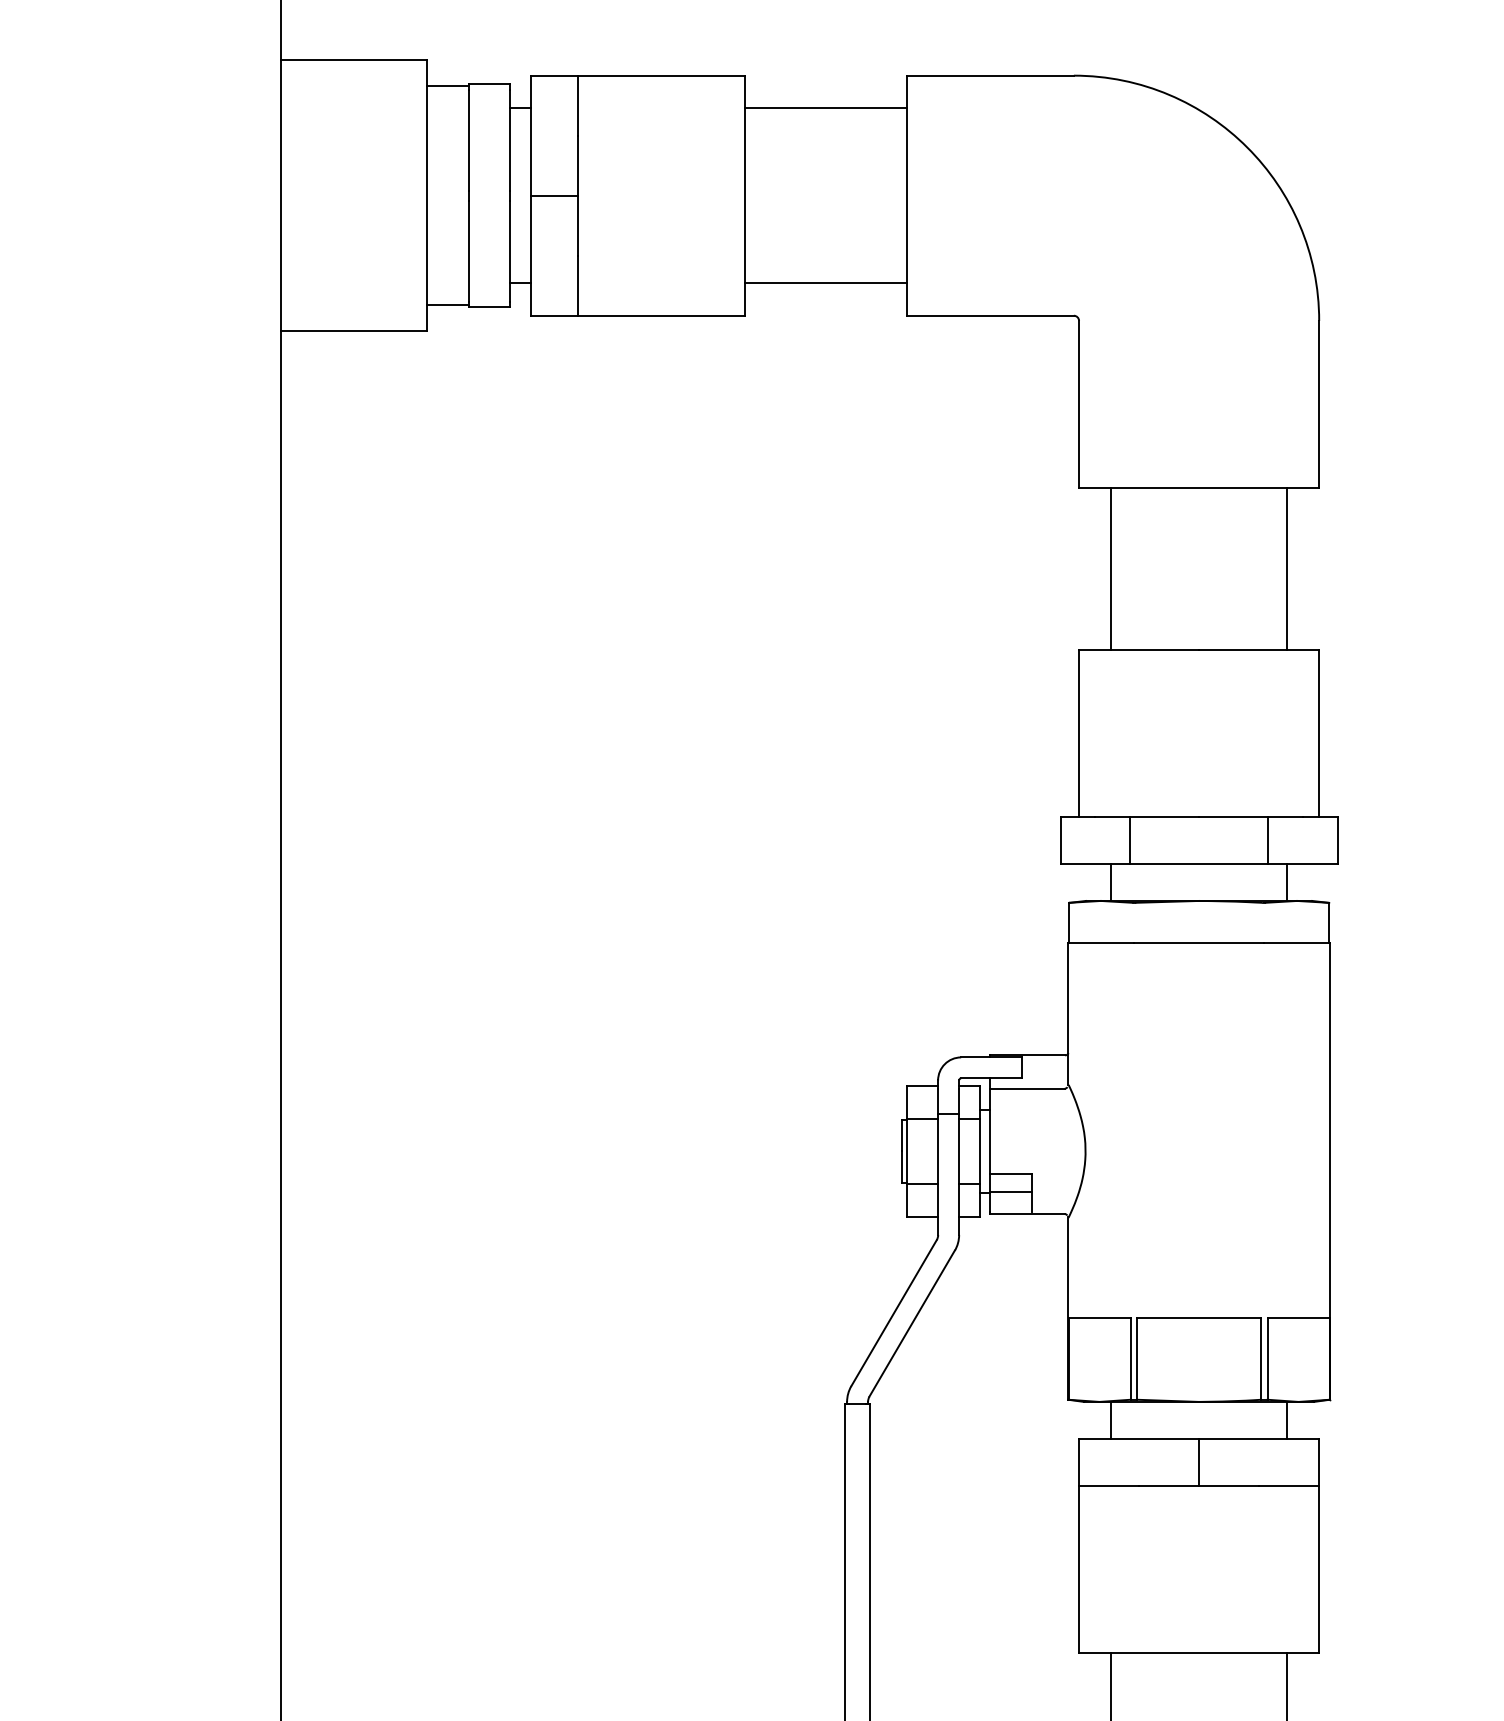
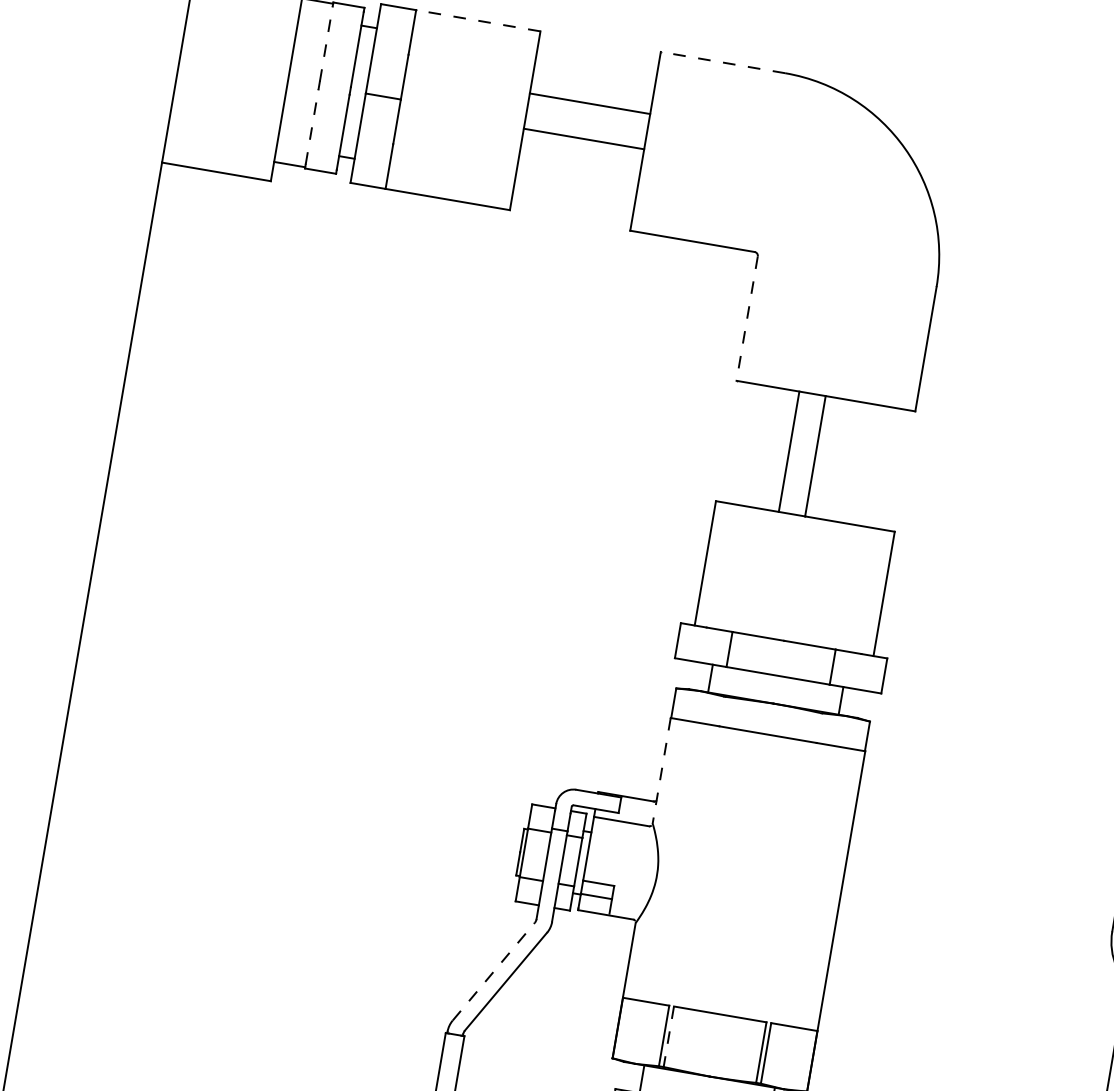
line: (661, 75) -> (478, 20), solid -> dashed
line: (989, 75) -> (722, 62), solid -> dashed
line: (825, 108) -> (589, 104), moved
line: (468, 140) -> (326, 44), solid -> dashed
line: (468, 251) -> (312, 127), solid -> dashed
line: (825, 283) -> (583, 139), moved
line: (1079, 404) -> (747, 318), solid -> dashed
line: (1111, 568) -> (789, 451), moved
line: (1286, 568) -> (815, 455), moved
line: (1068, 1014) -> (661, 771), solid -> dashed
line: (894, 1313) -> (494, 971), solid -> dashed
line: (1136, 1359) -> (668, 1037), solid -> dashed

